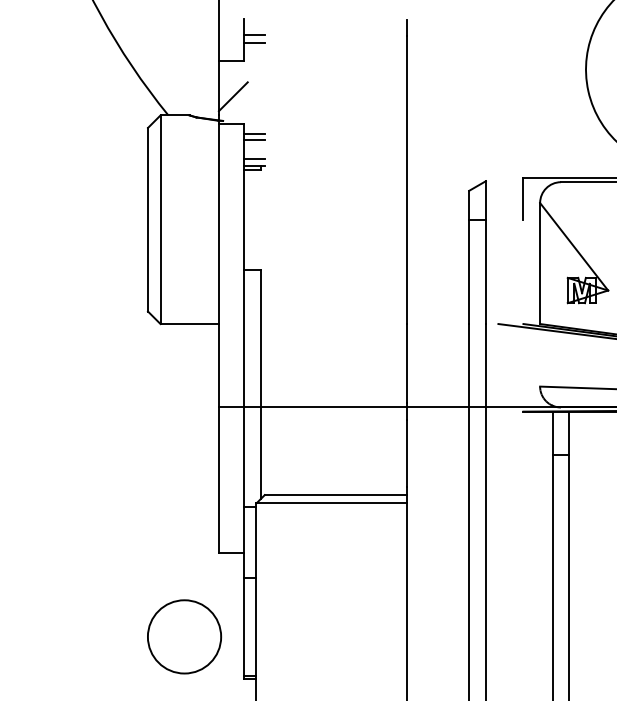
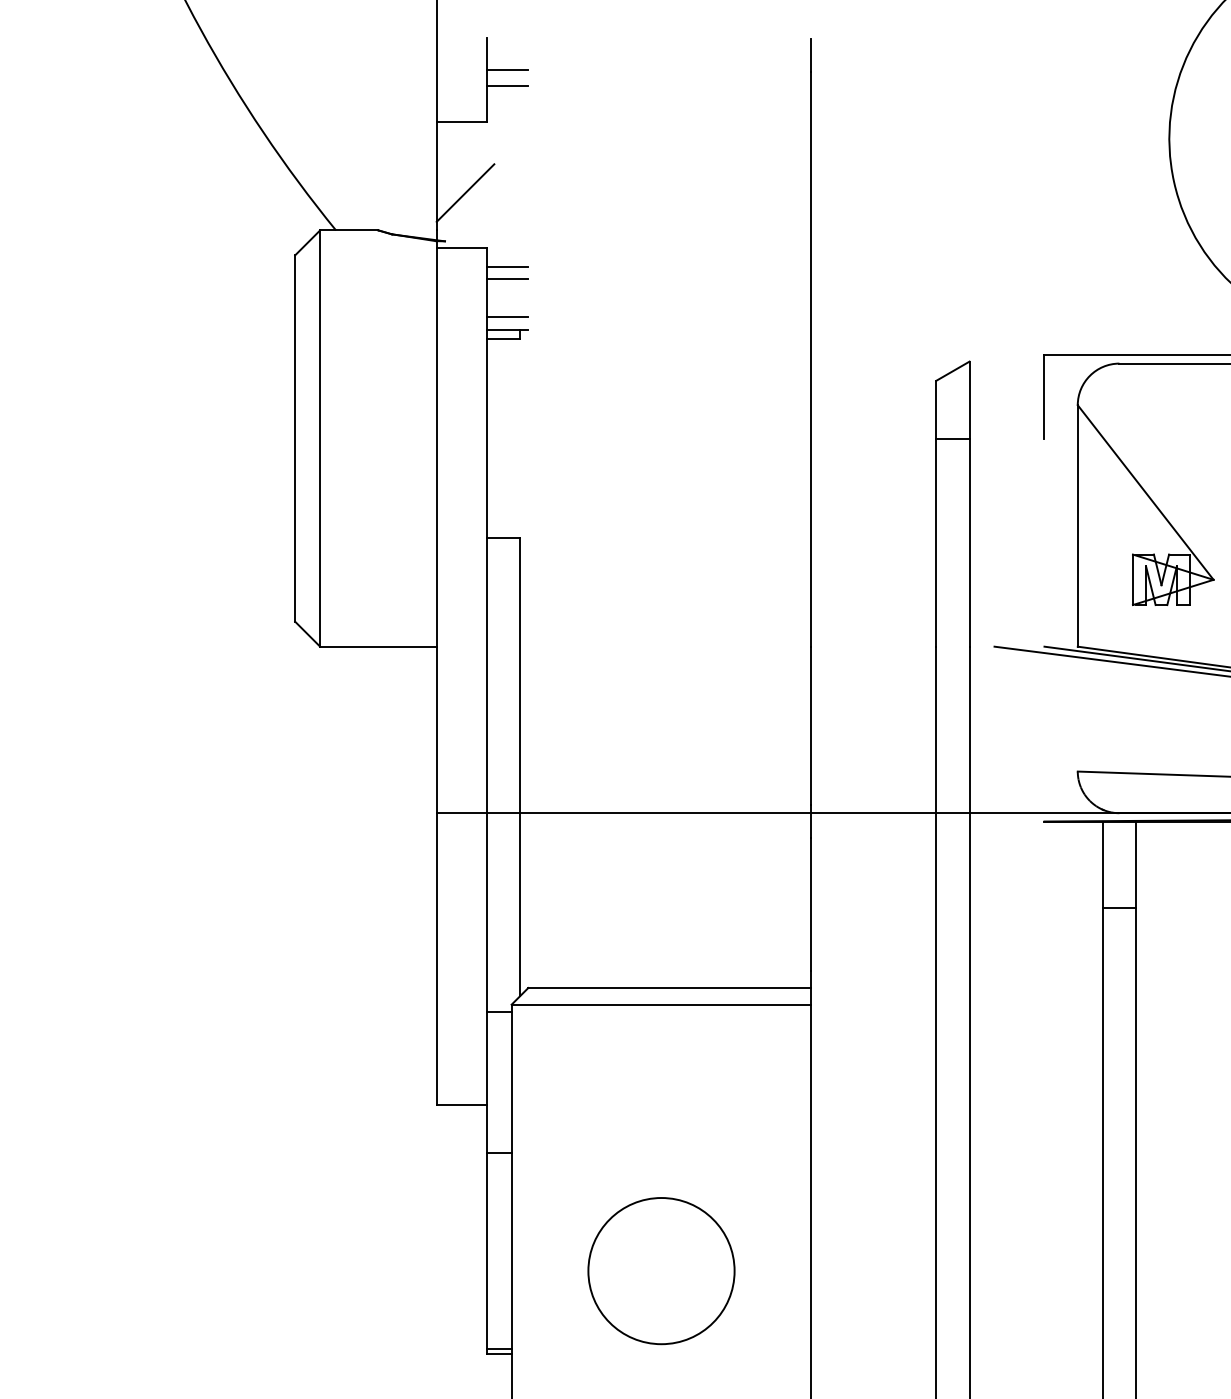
circle: (184, 636) -> (661, 1270), moved

